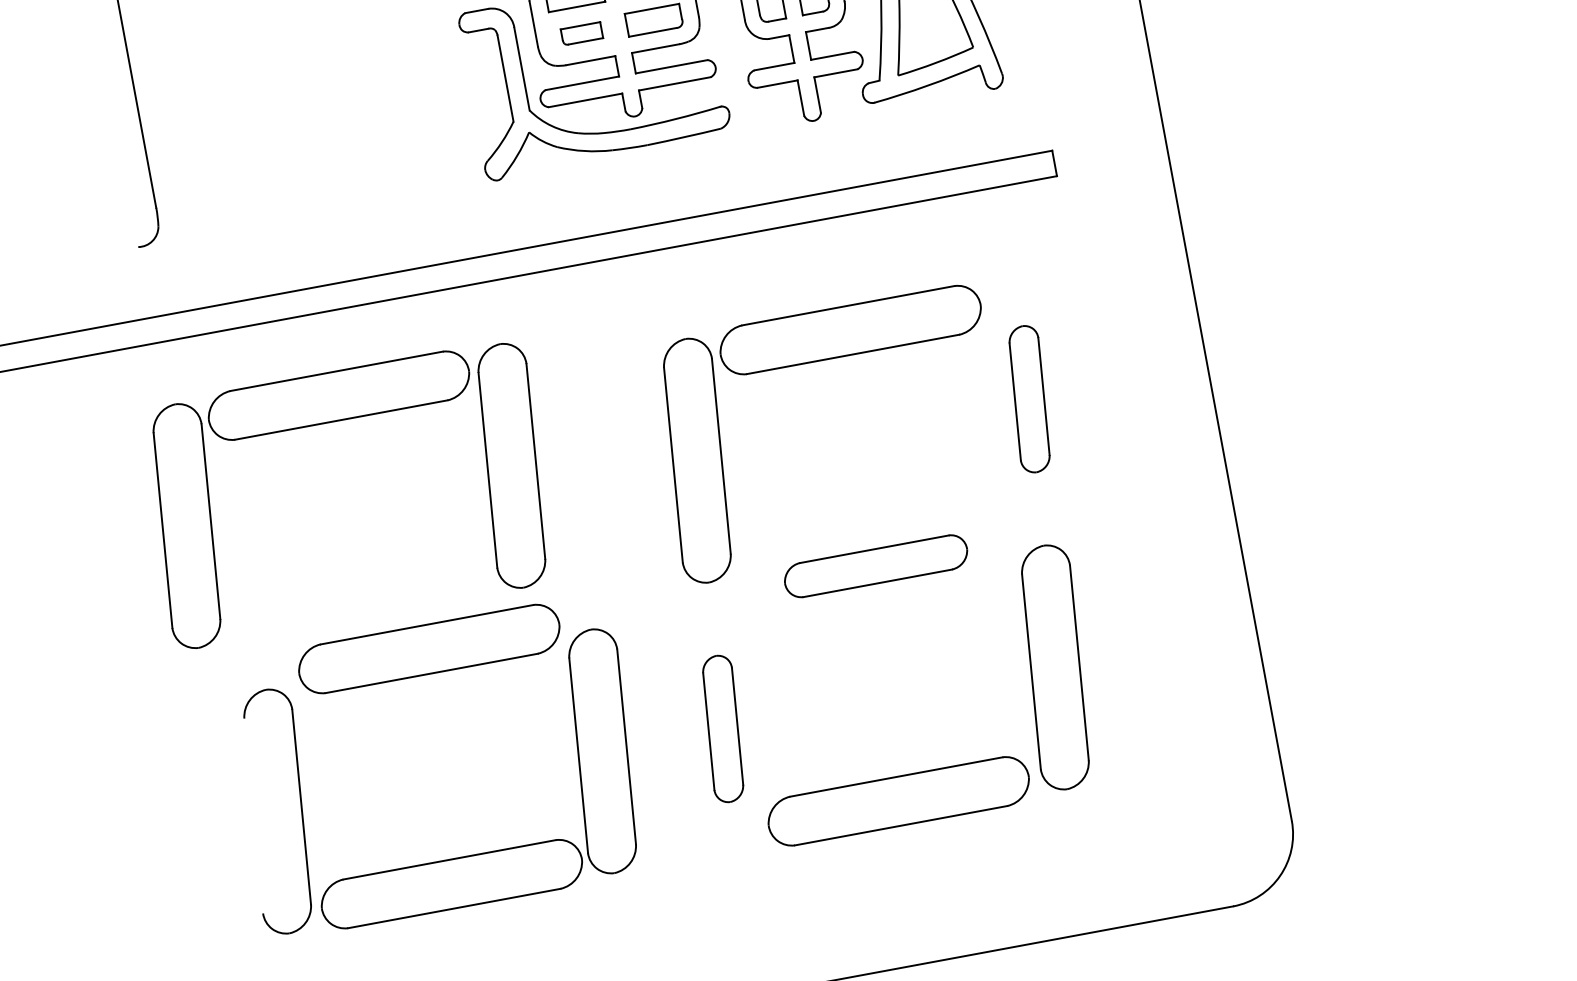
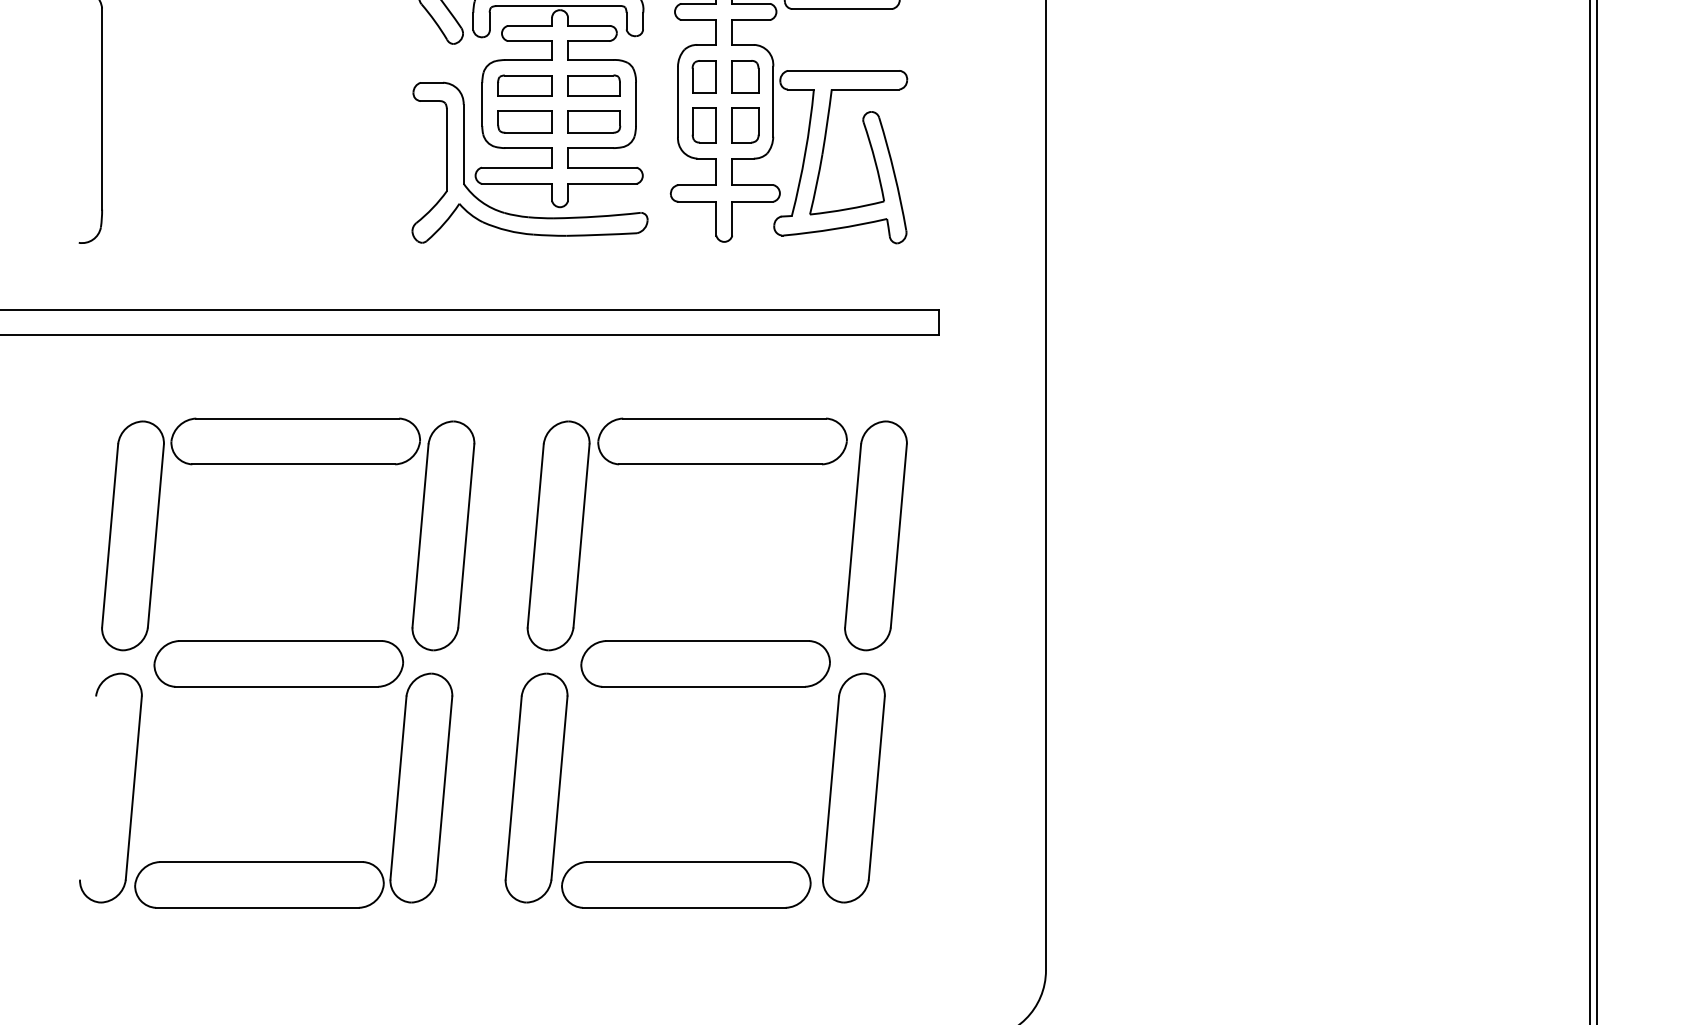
part: (581, 33) -> (524, 121), size x1.43
part: (1029, 398) -> (875, 535), size x1.67
part: (335, 421) -> (288, 464), moved
part: (875, 565) -> (705, 663), size x1.43
part: (723, 728) -> (536, 787), size x1.67

